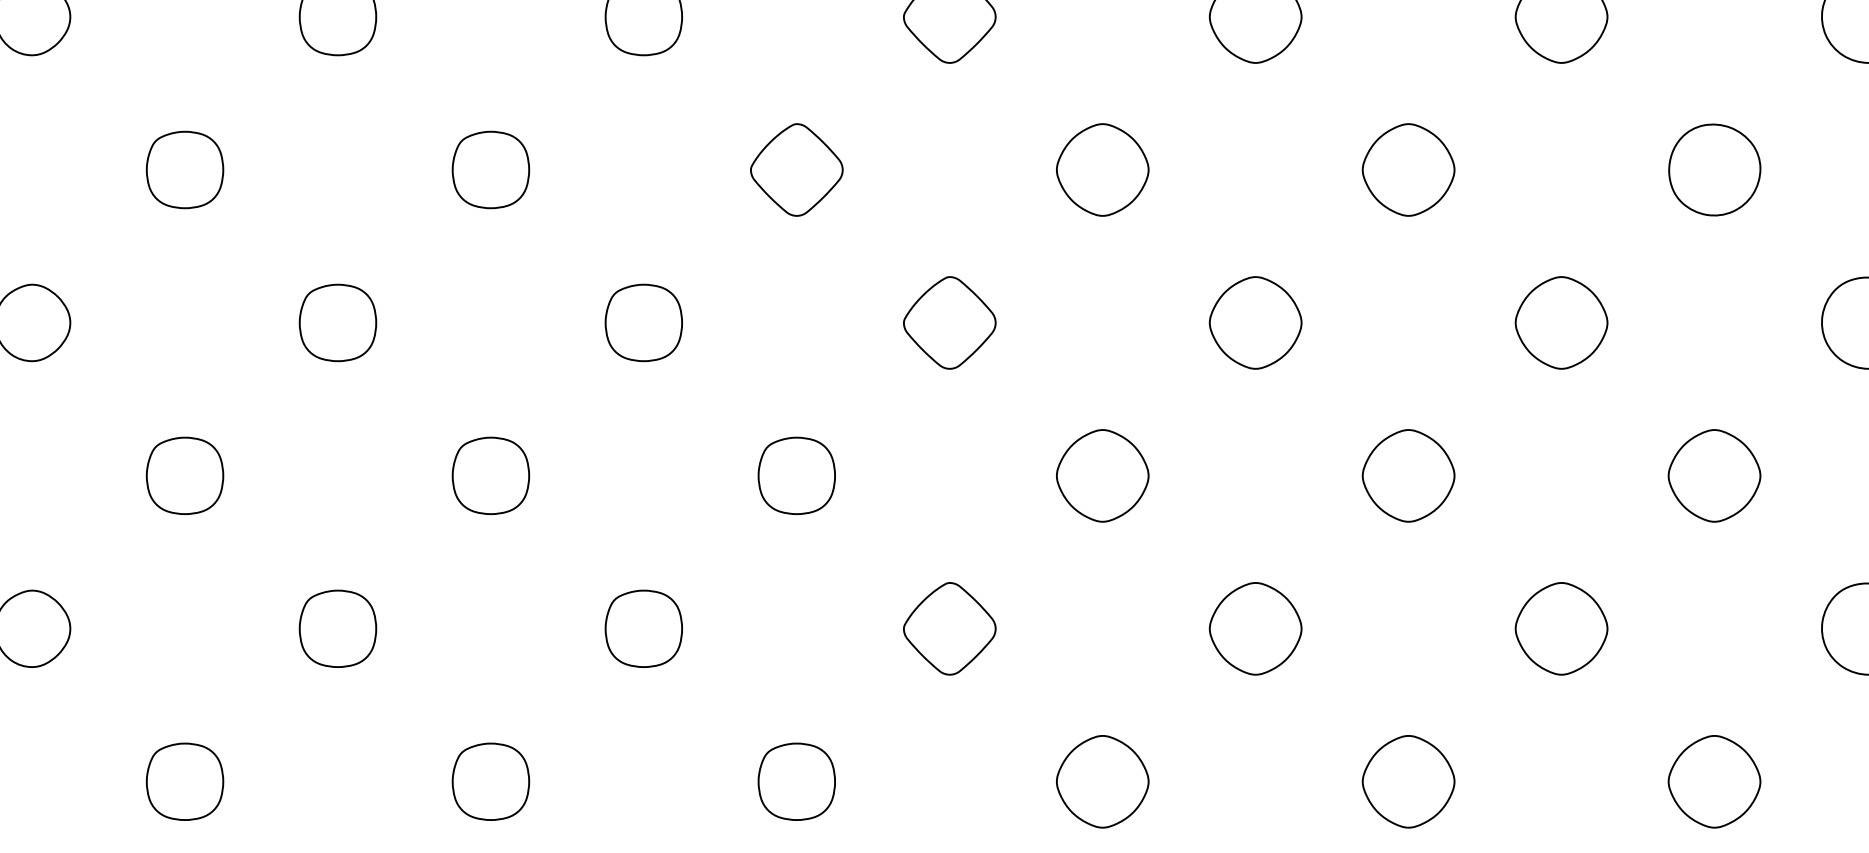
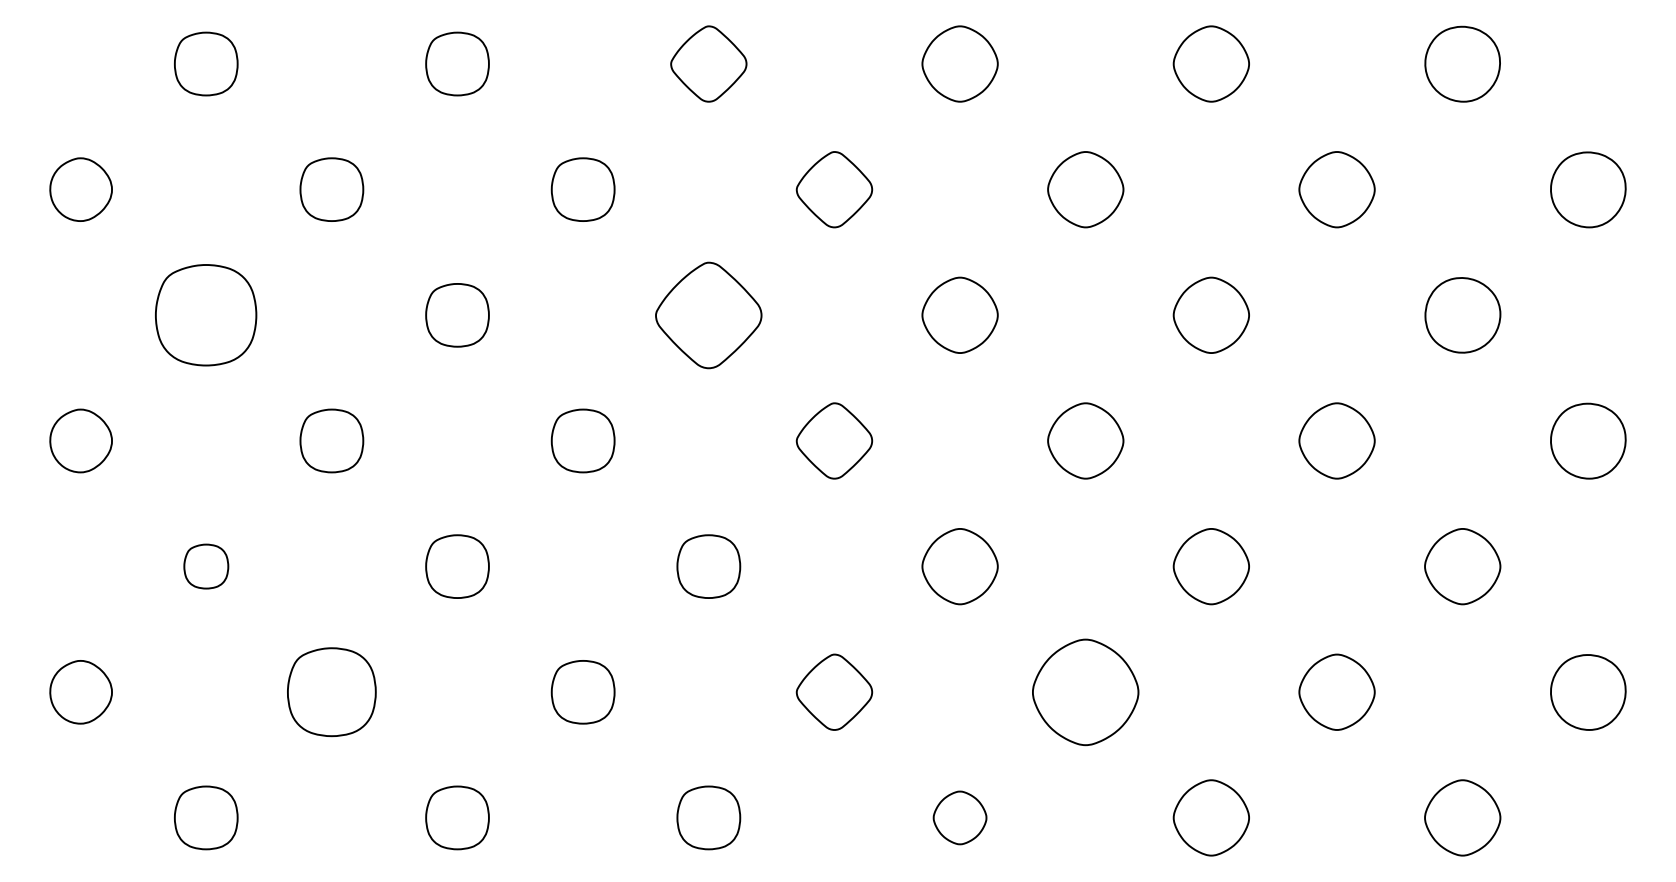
part: (796, 168) -> (708, 314), size x1.4
part: (185, 170) -> (206, 315), size x1.6
part: (185, 475) -> (206, 566), size x0.7
part: (1255, 627) -> (1085, 691), size x1.4
part: (337, 629) -> (331, 692), size x1.4
part: (1101, 781) -> (959, 817), size x0.7

